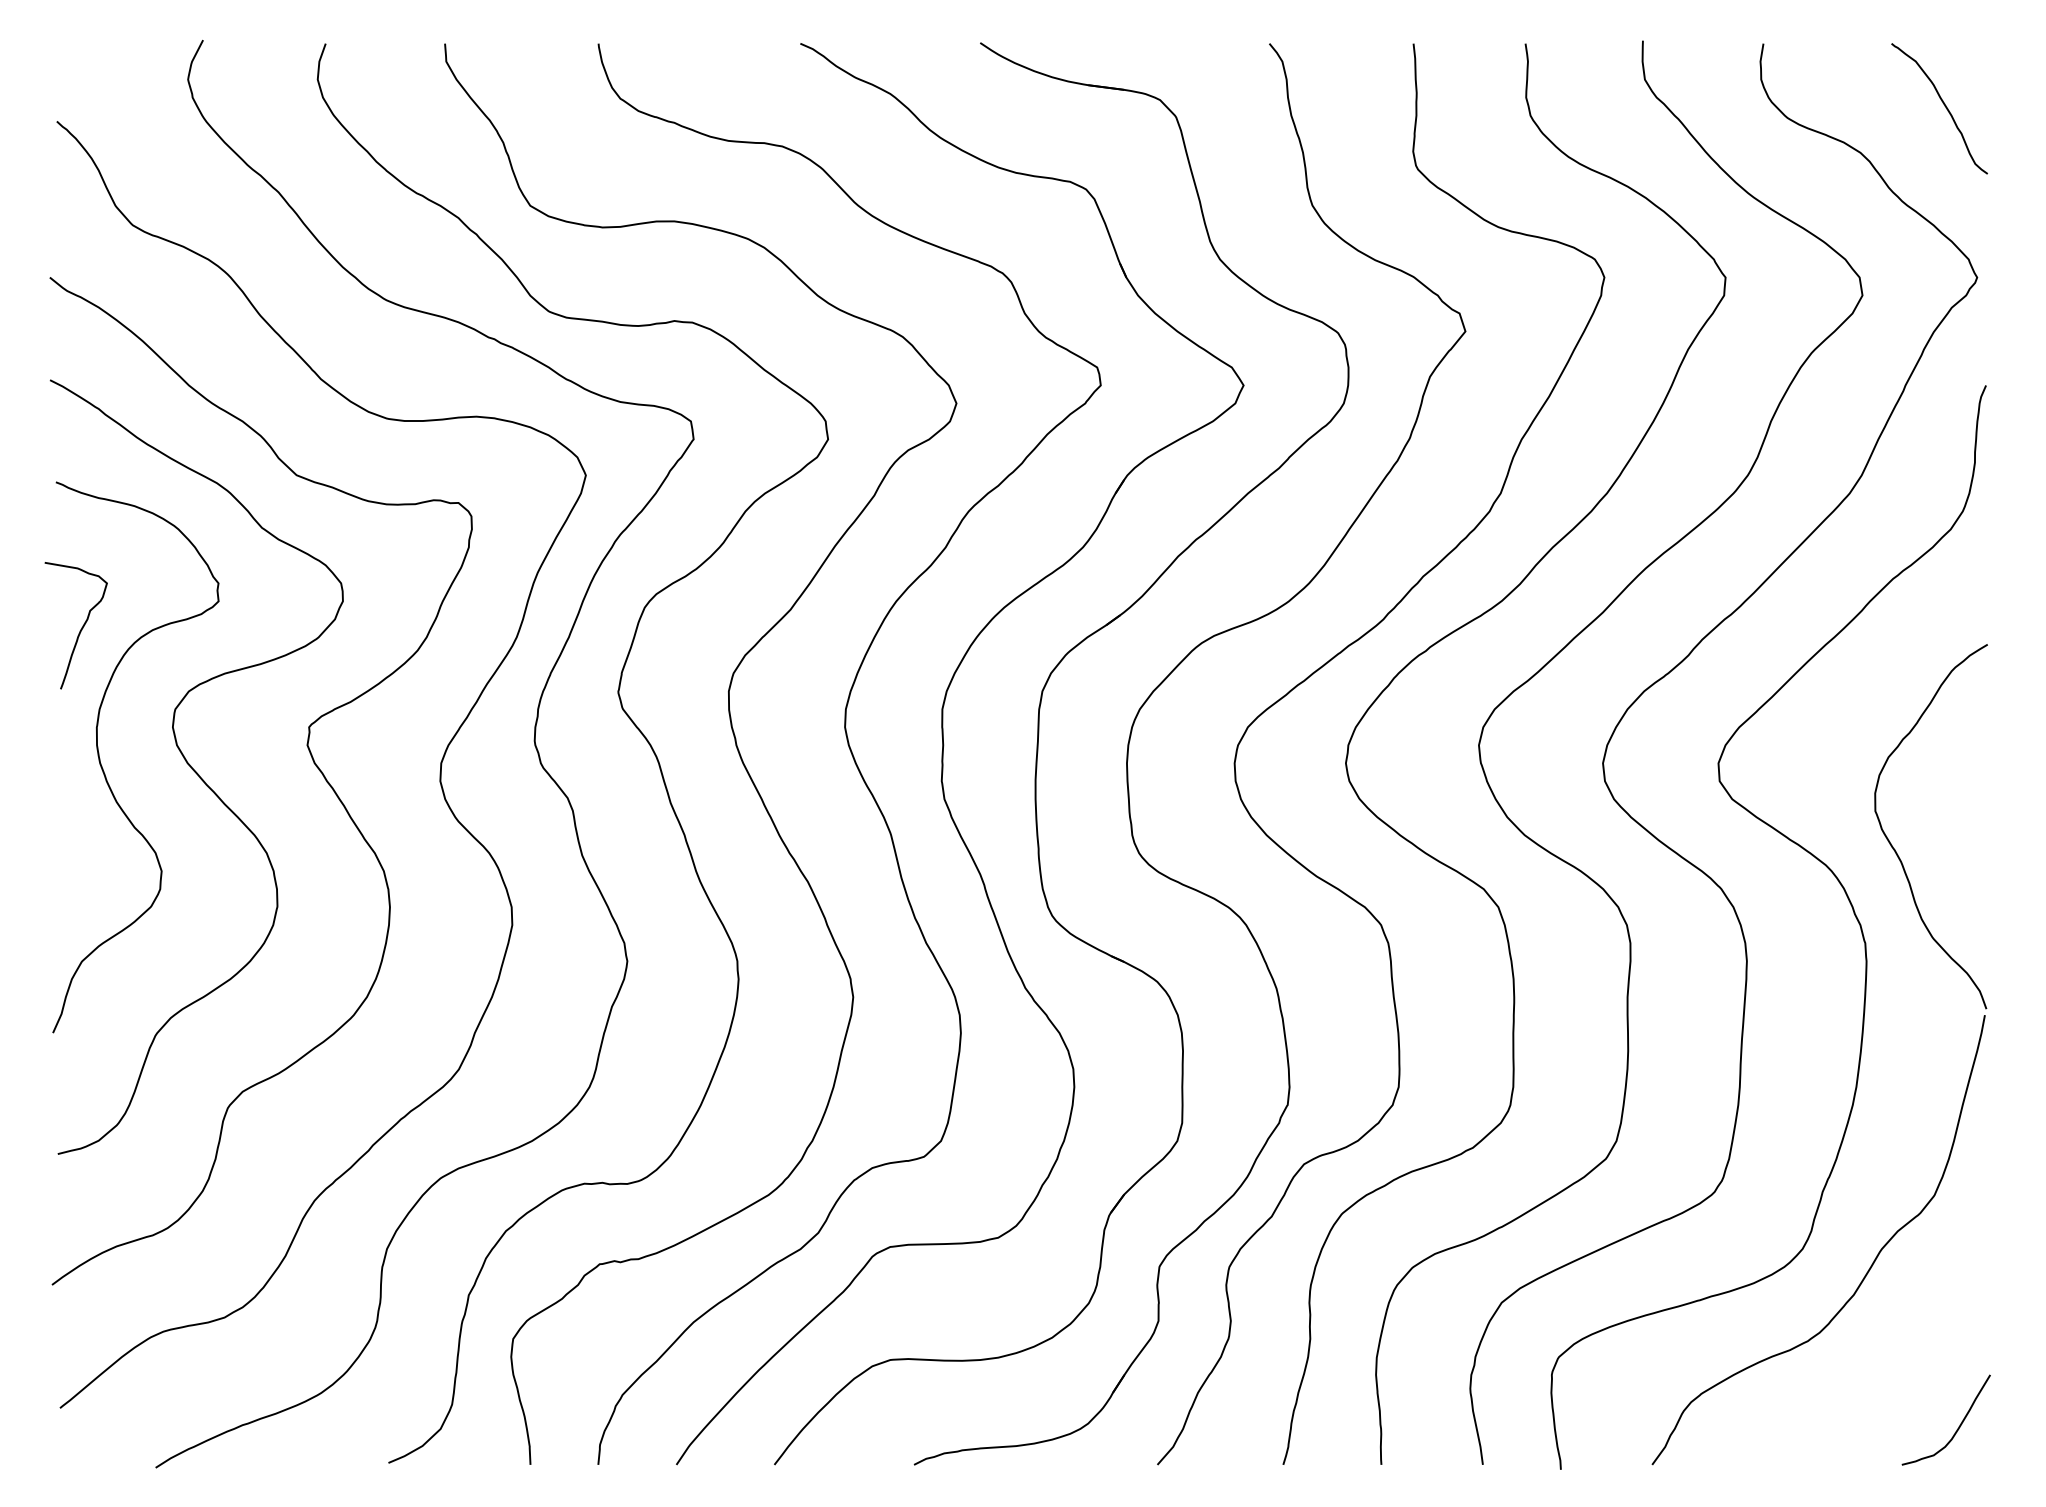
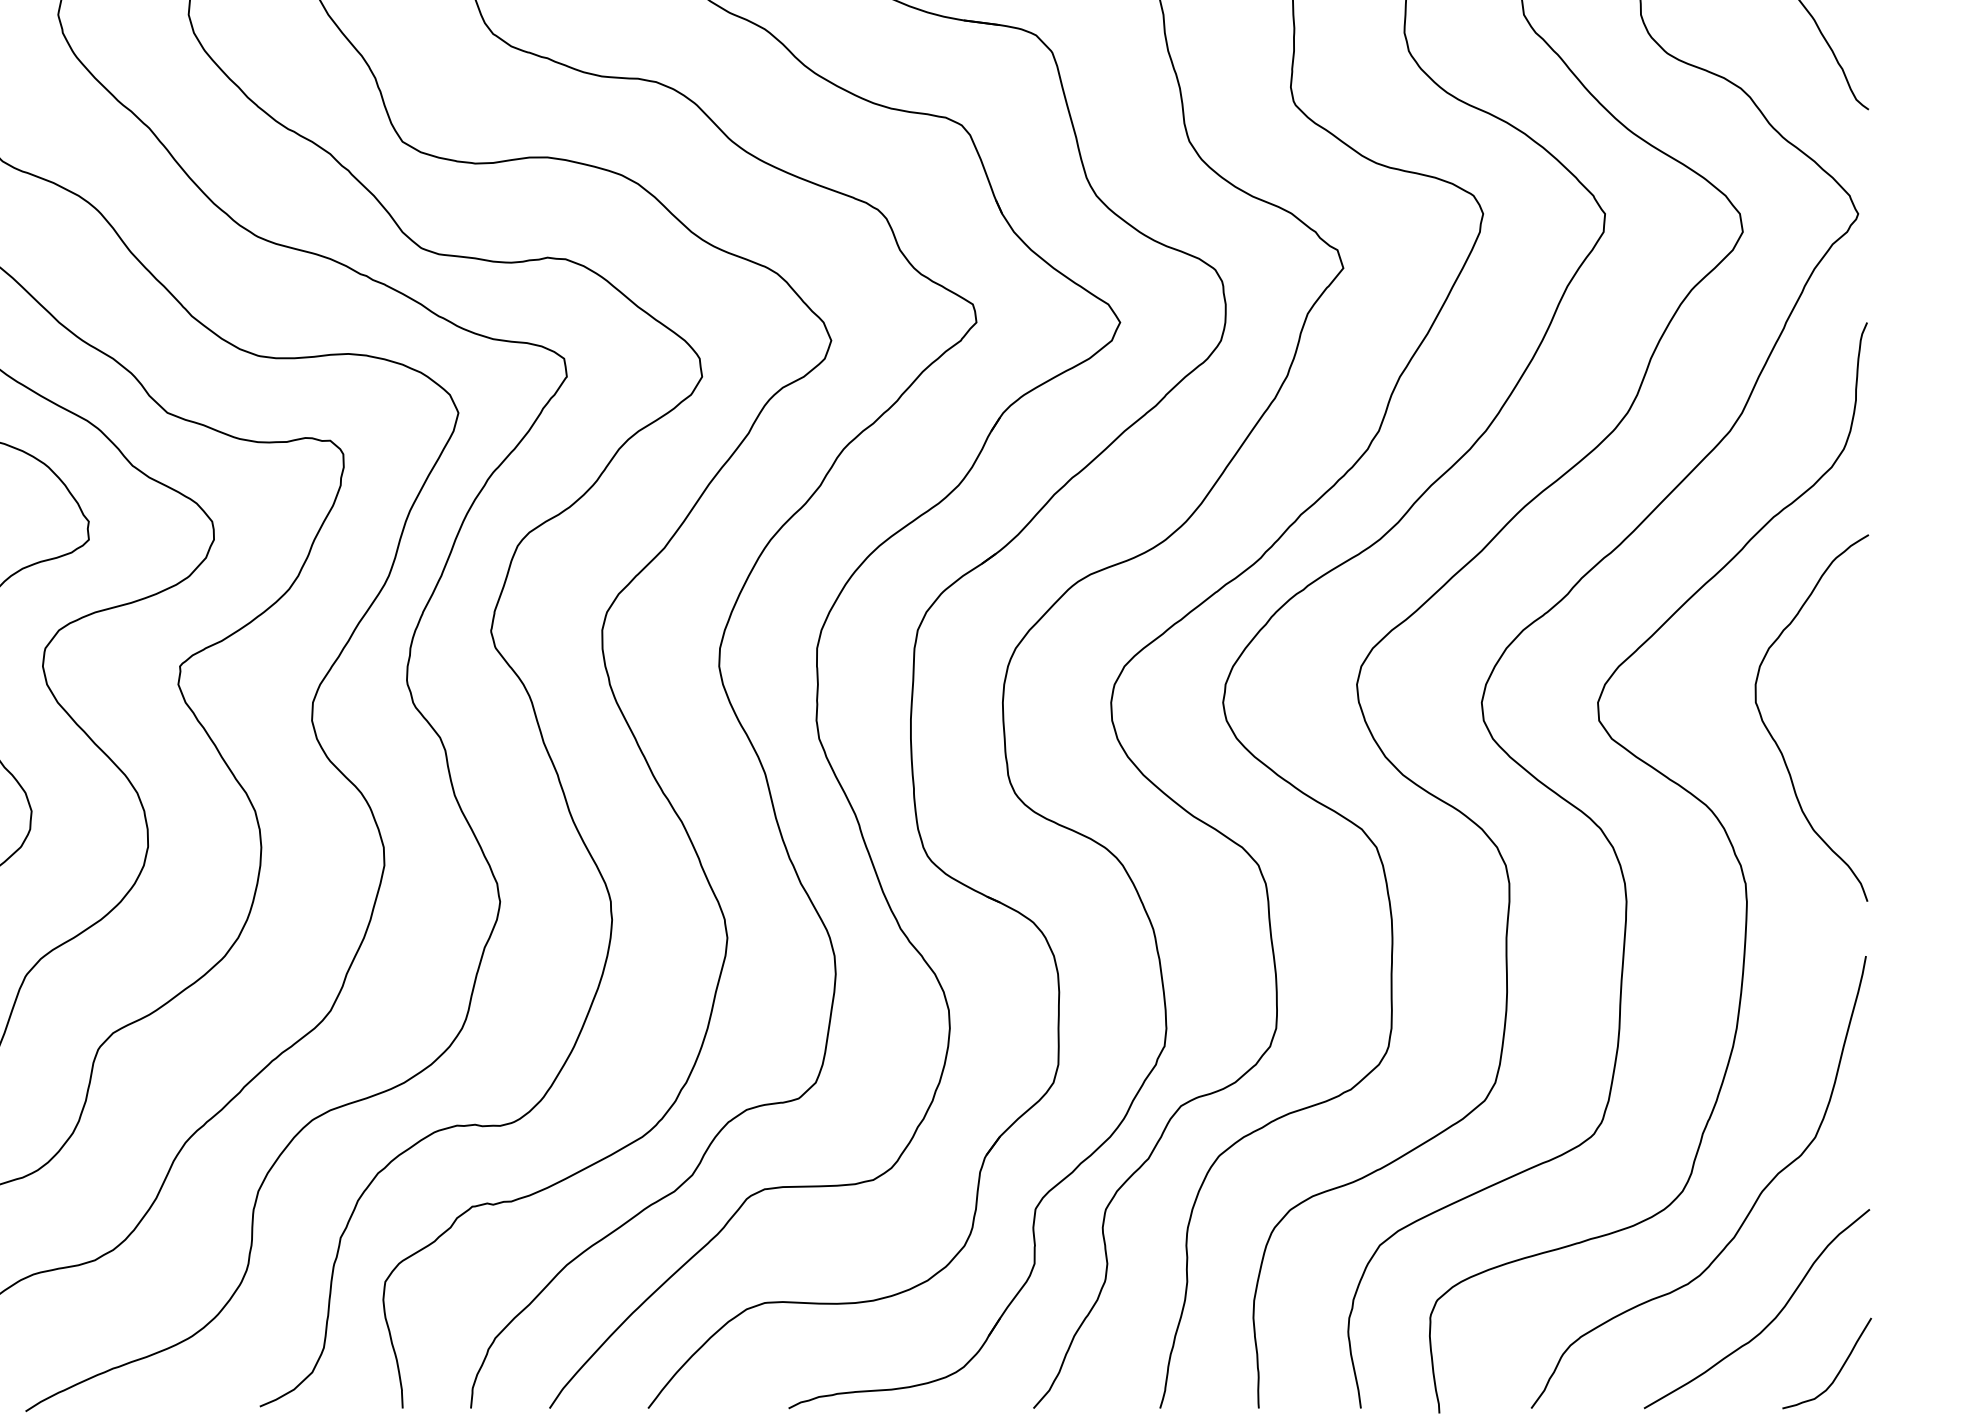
curve: (1895, 849) -> (1776, 741), moved
curve: (1890, 1378) -> (1771, 1321), added

